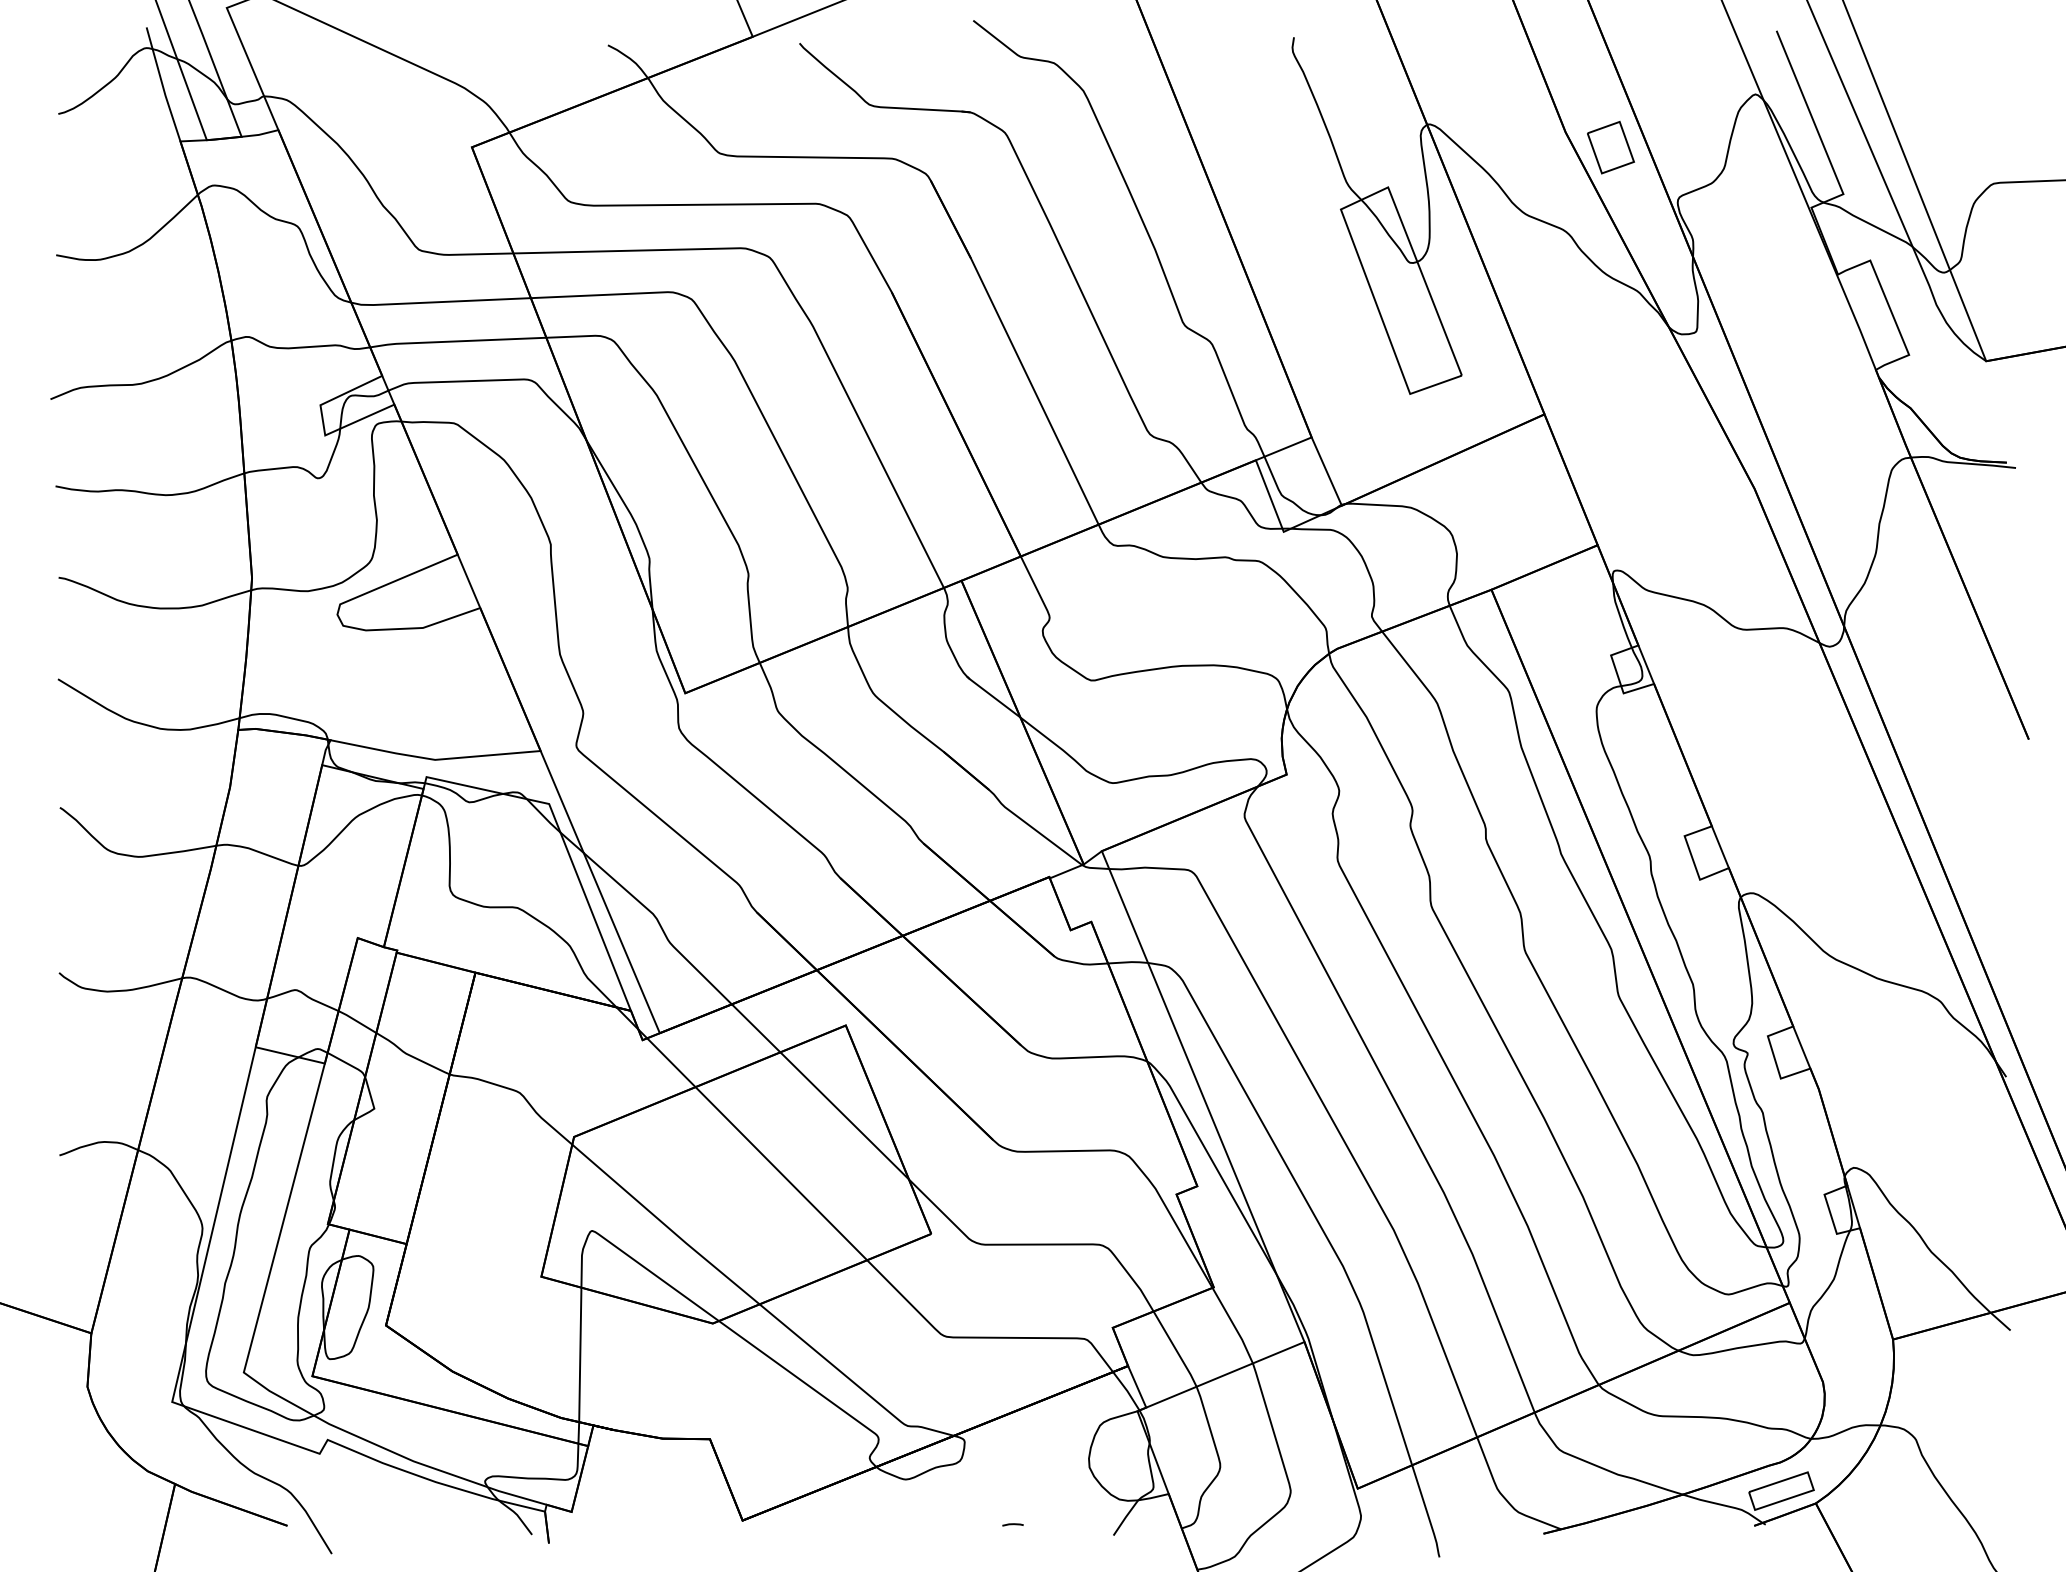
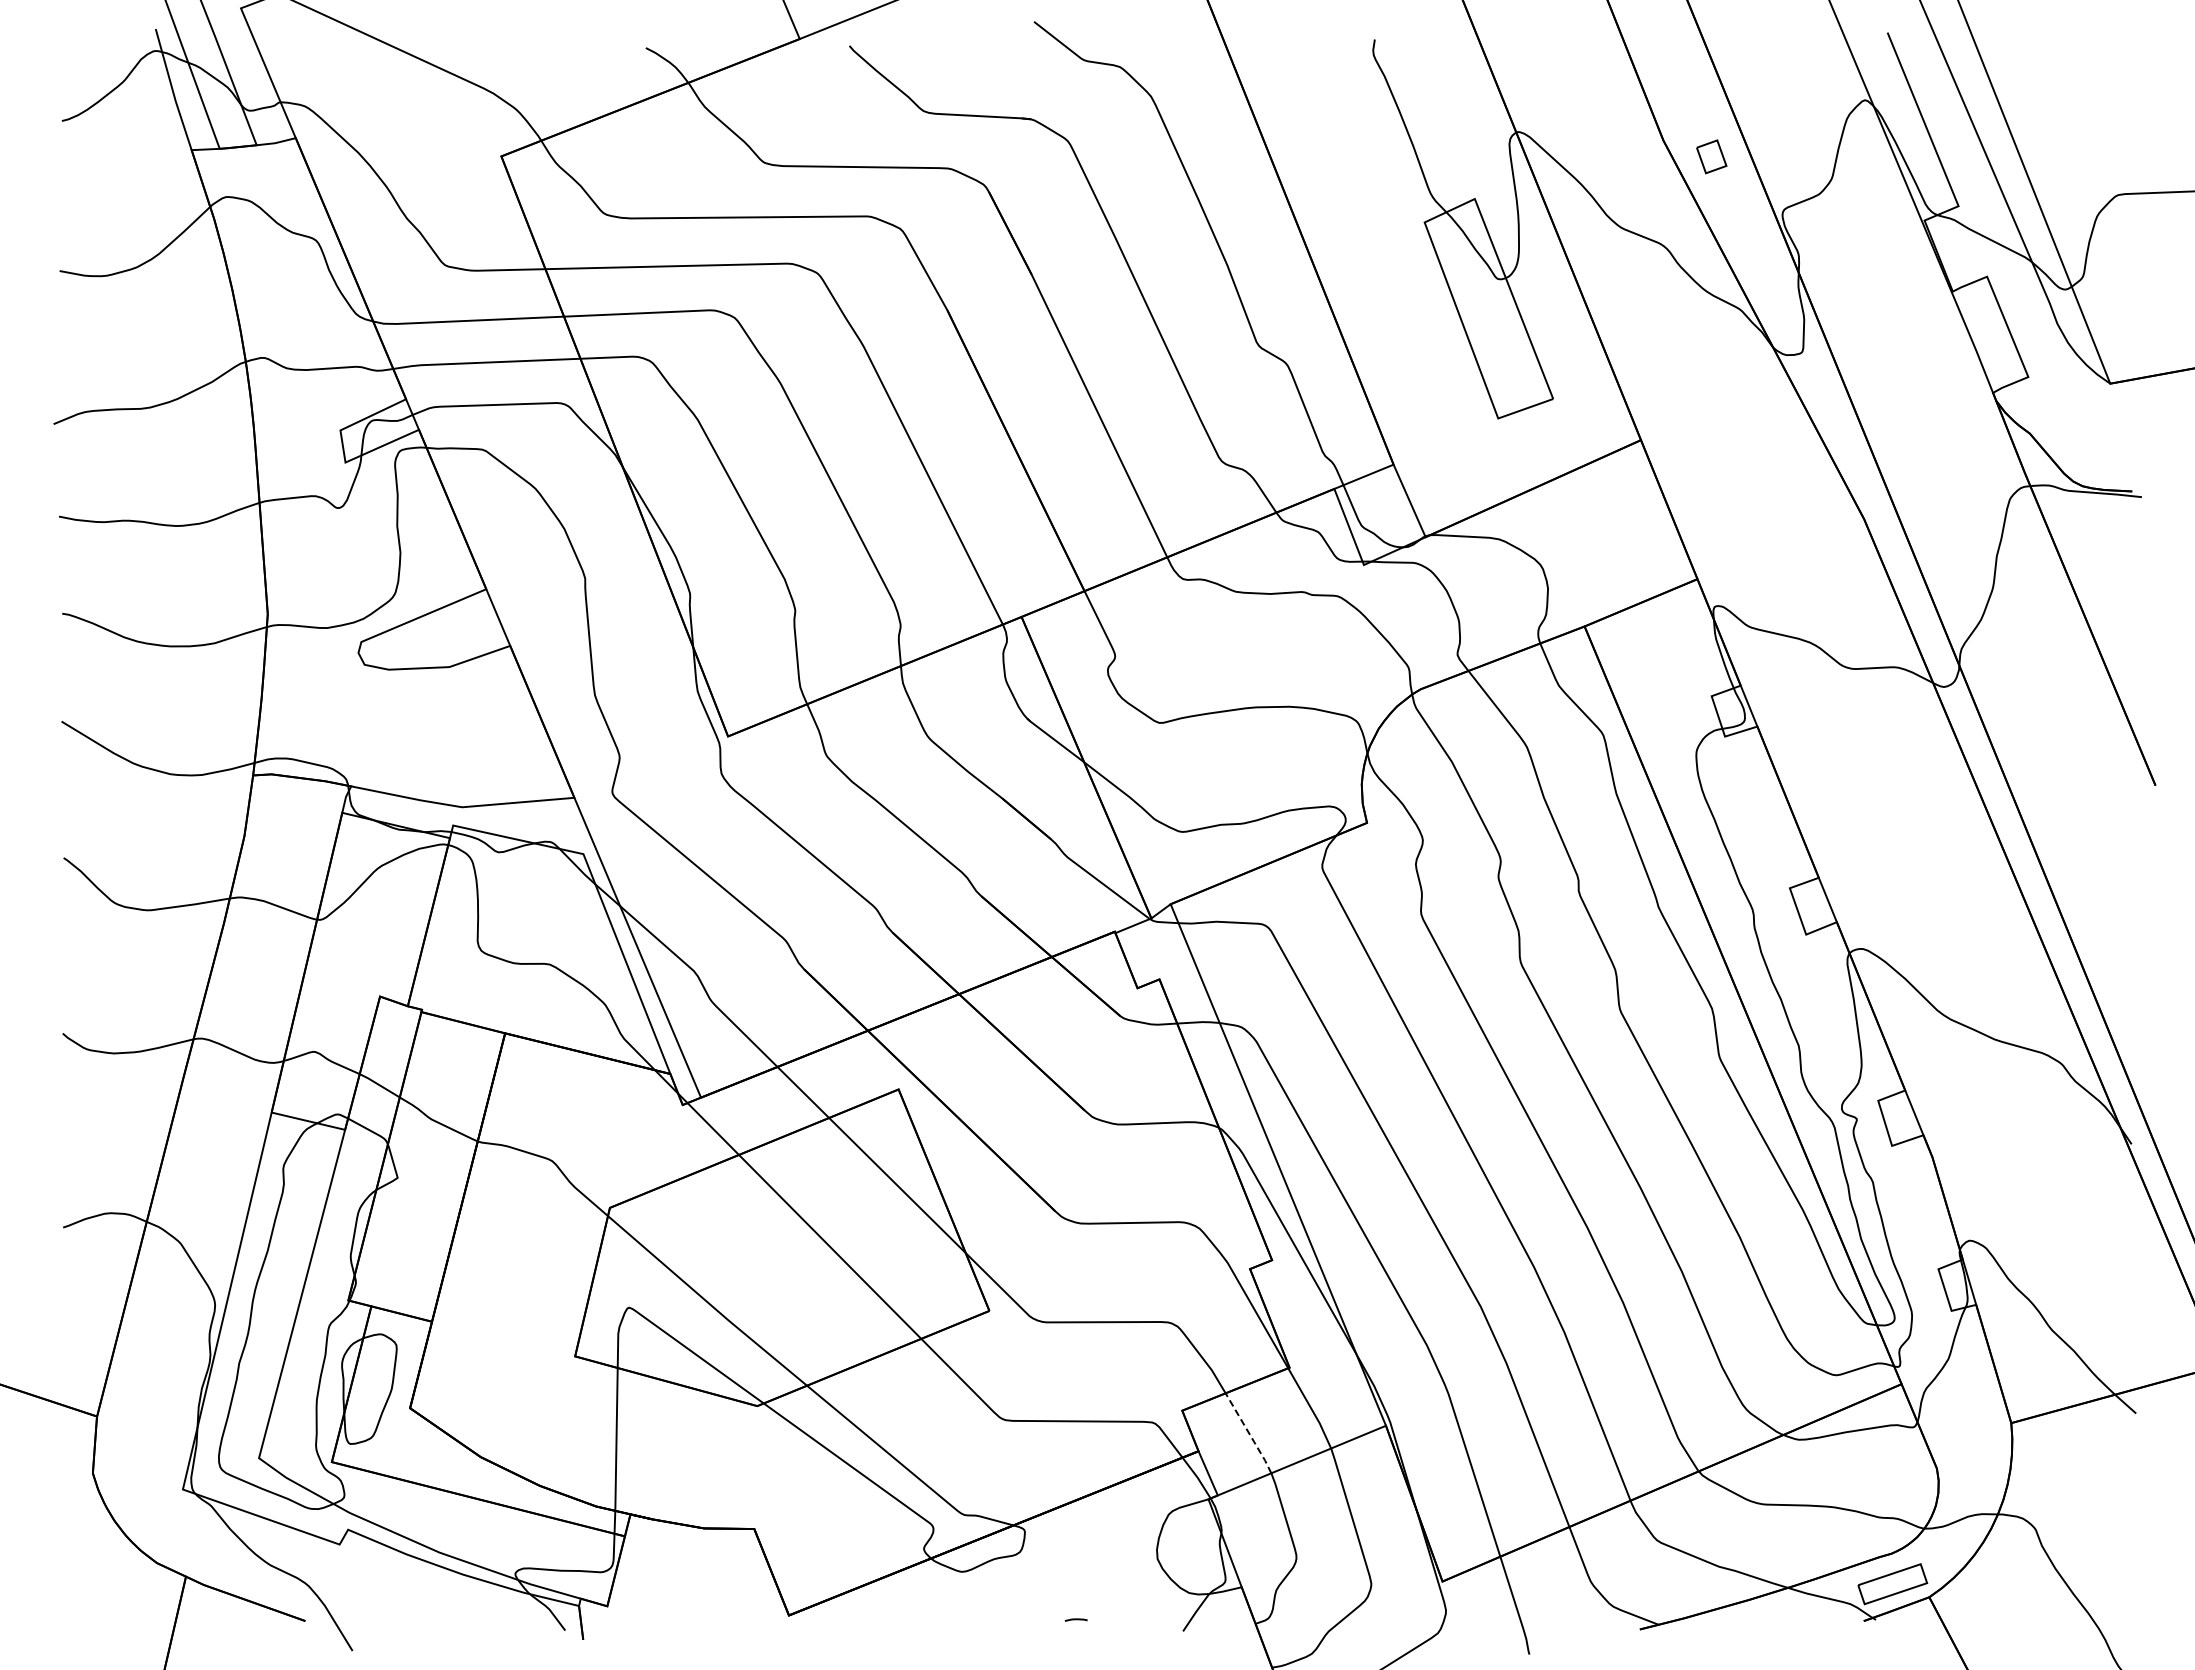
part: (1610, 147) -> (1711, 156), size x0.6
line: (1176, 1349) -> (1249, 1433), solid -> dashed

